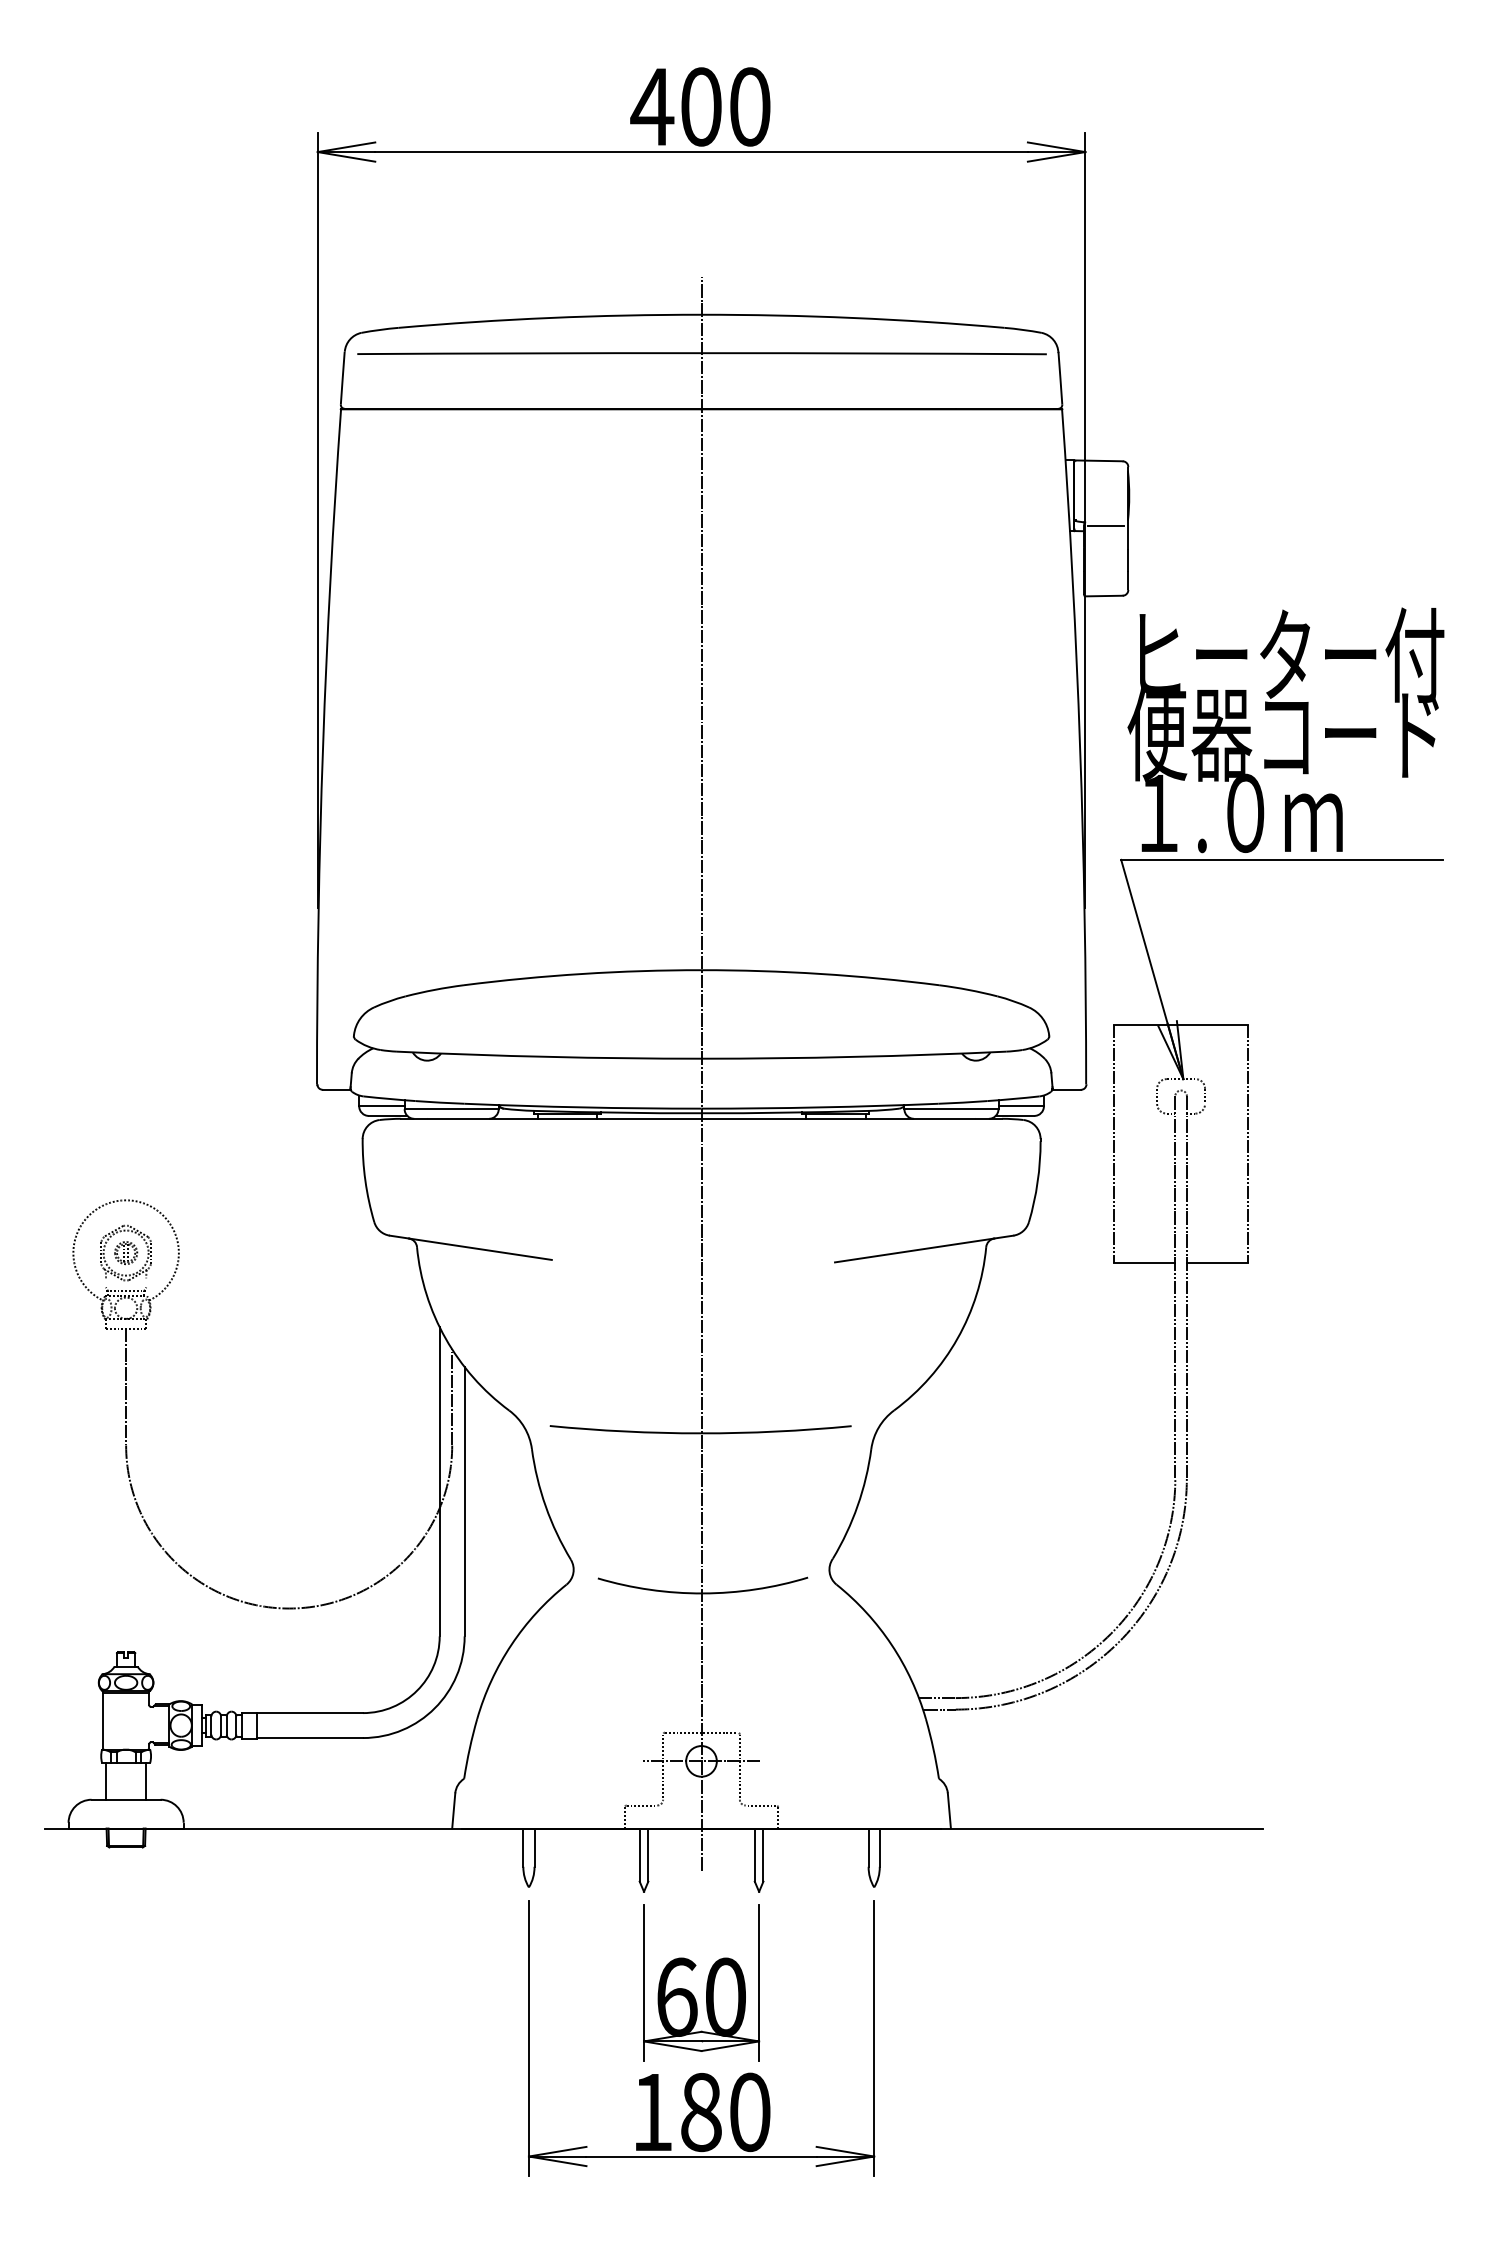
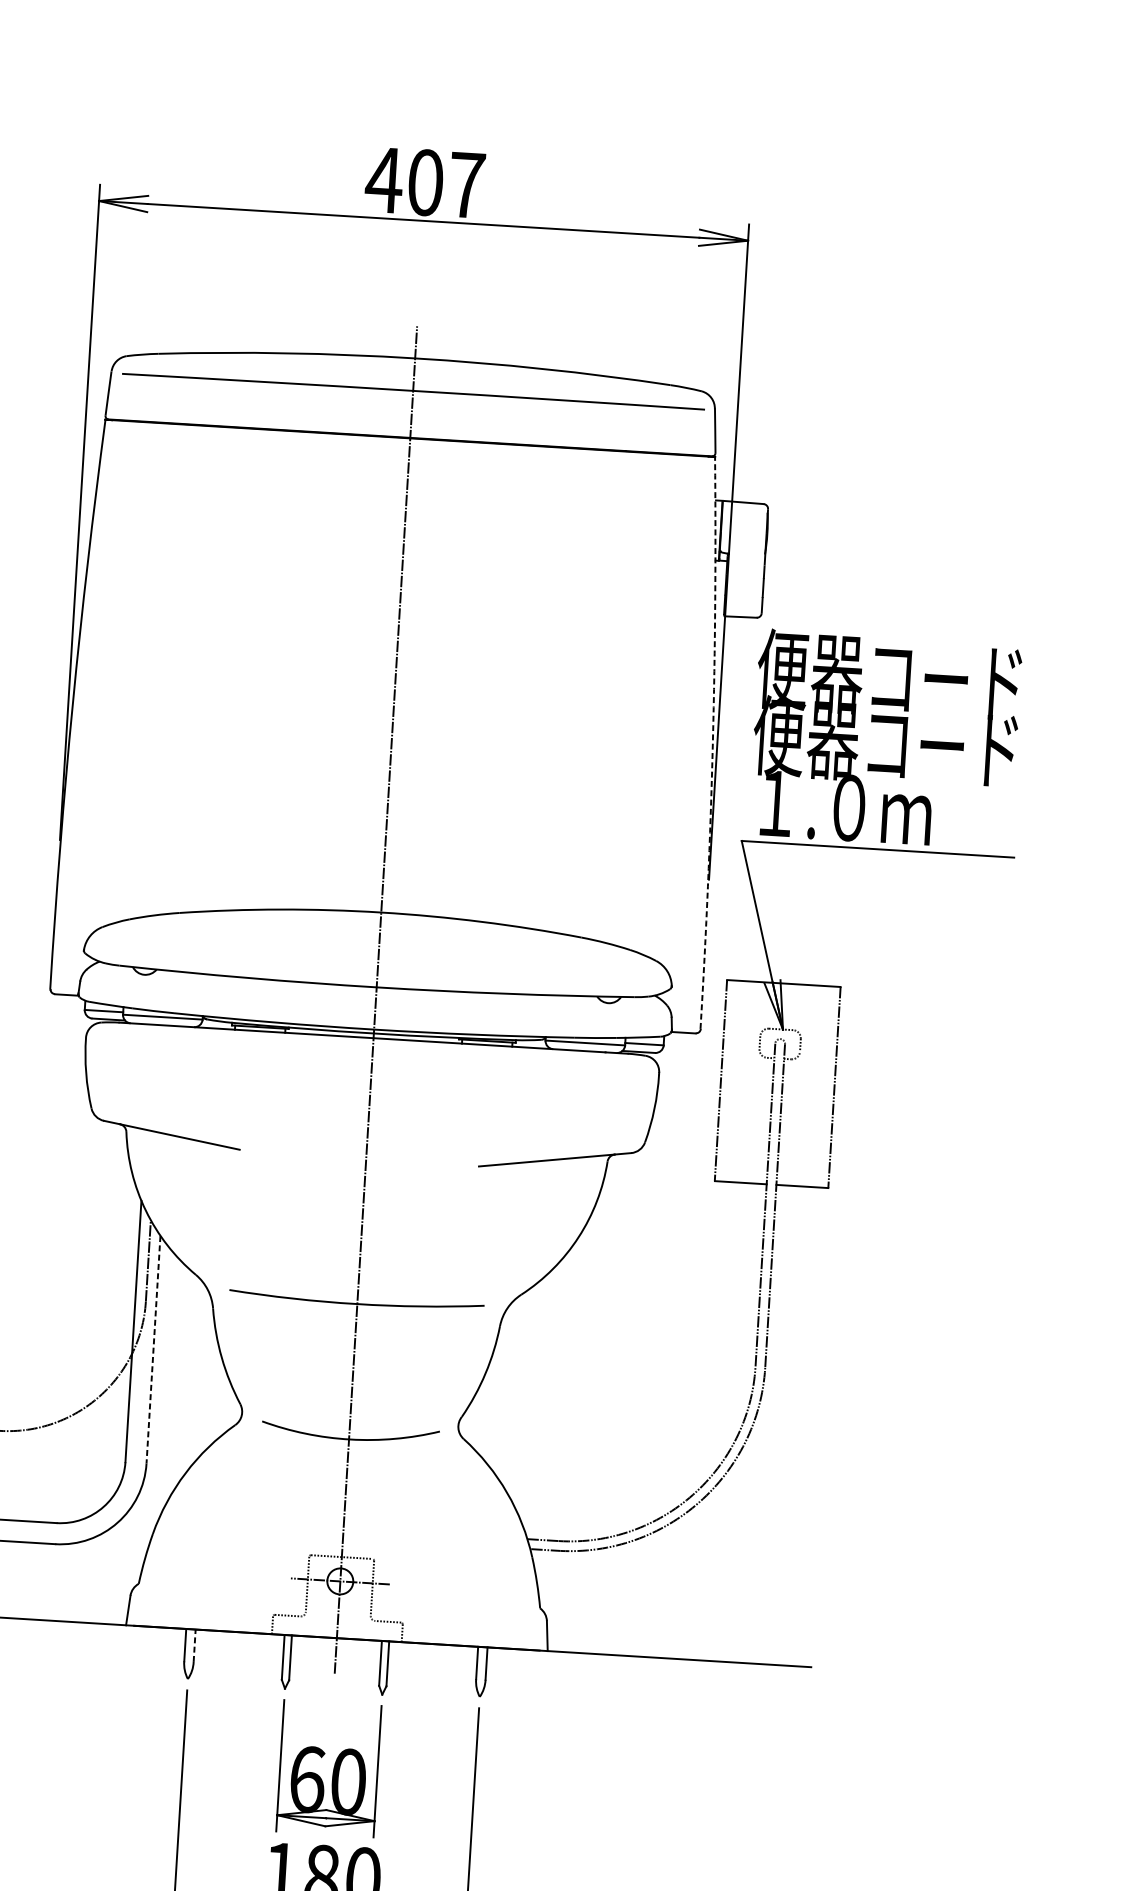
text: (750, 106) -> (467, 184), 400 -> 407
line: (1106, 525) -> (746, 557), removed
text: (1285, 654) -> (891, 675), ヒーター付 -> 便器コード
arc: (1080, 746) -> (713, 743), solid -> dashed
line: (464, 1502) -> (153, 1350), solid -> dashed
line: (534, 1847) -> (194, 1645), solid -> dashed

